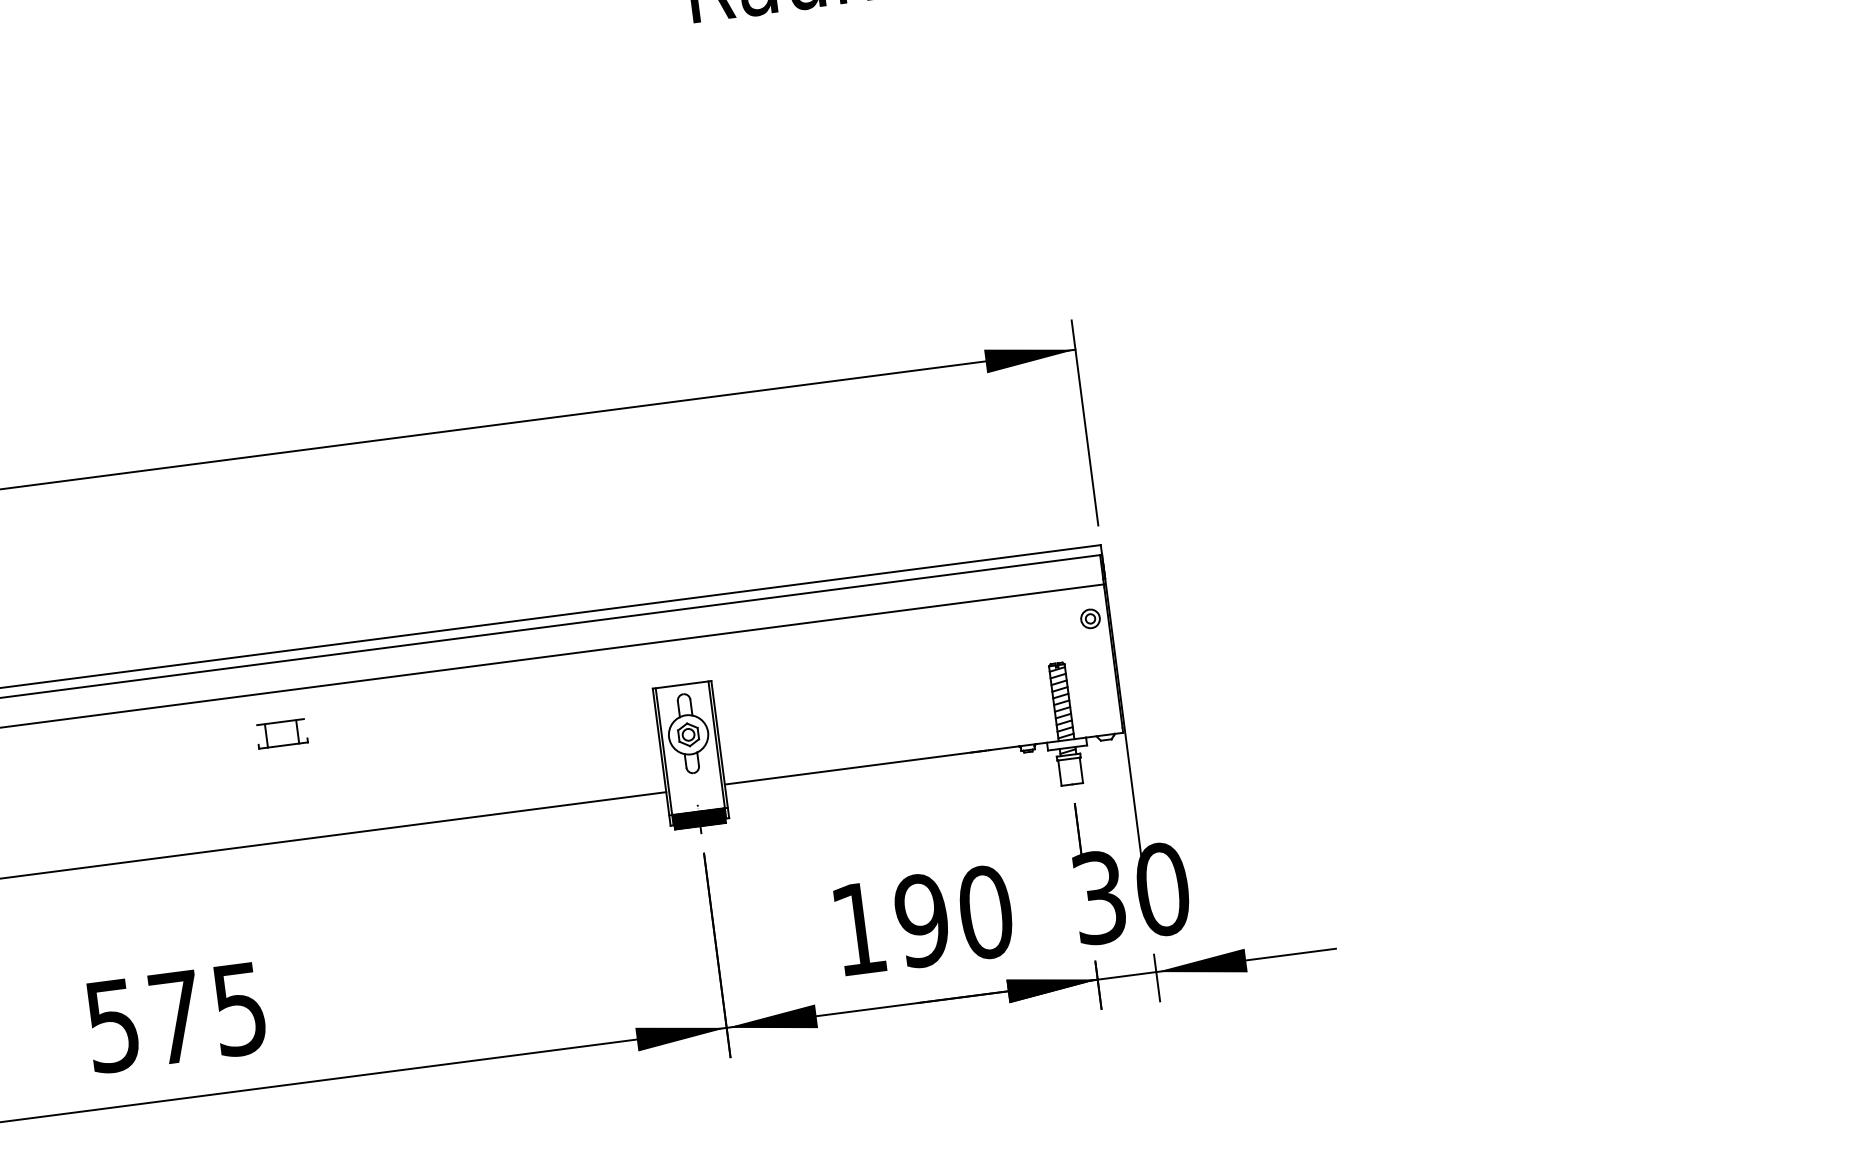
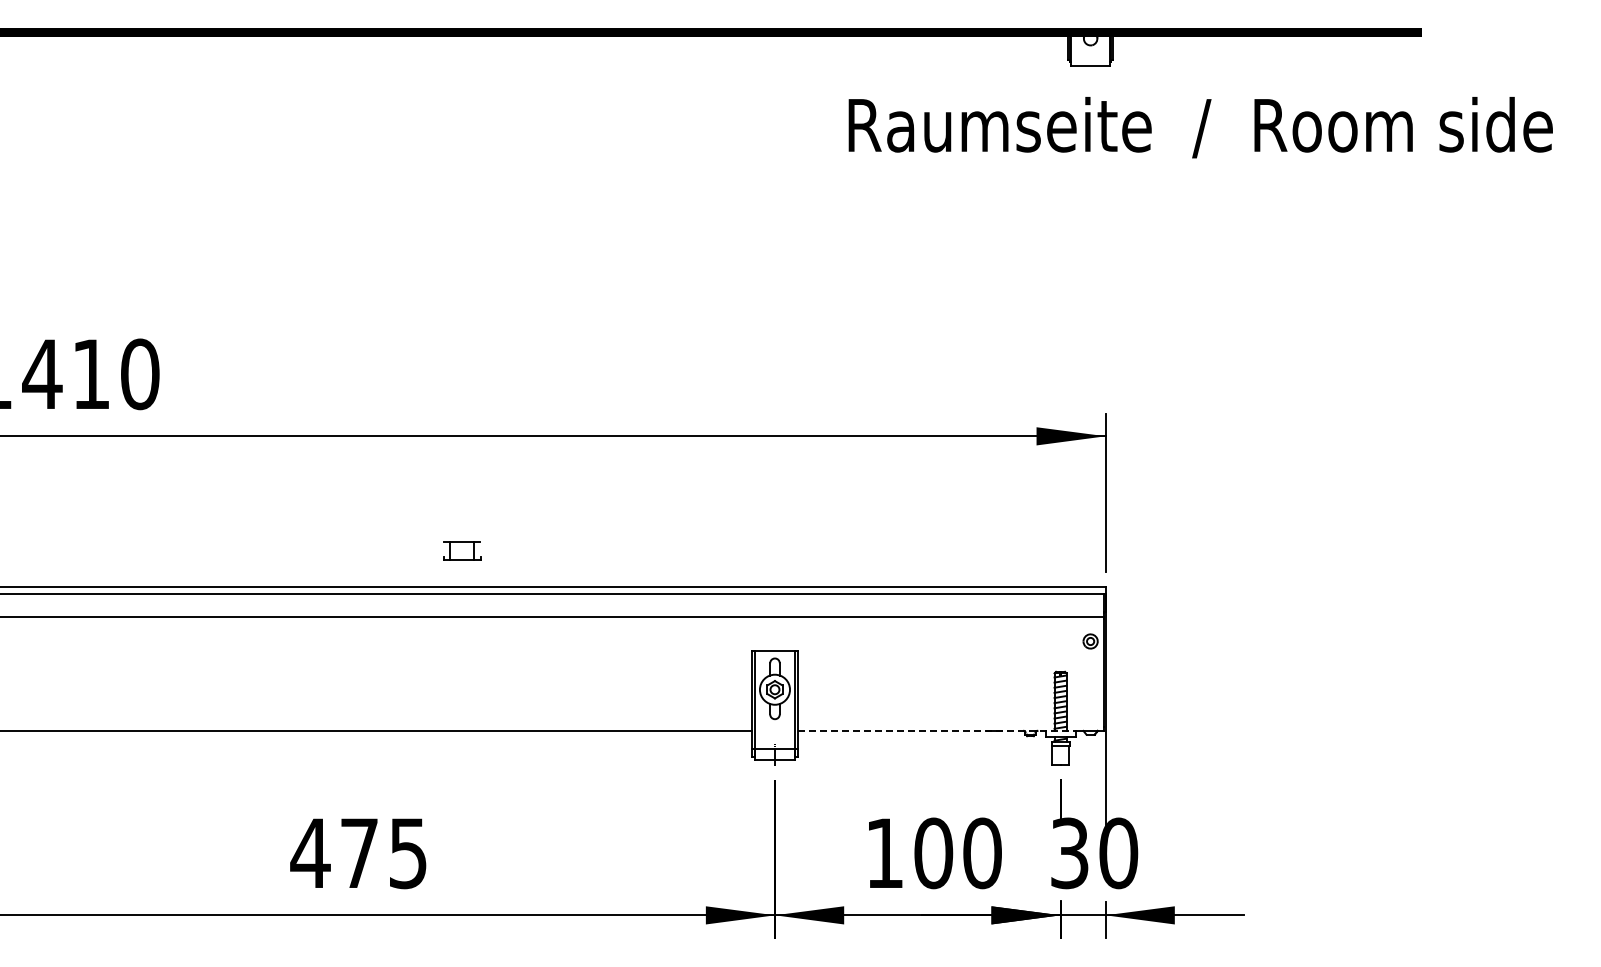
part: (282, 733) -> (462, 550), moved
line: (906, 760) -> (937, 730), solid -> dashed
hatch: (698, 819) -> (774, 754), removed
text: (922, 920) -> (933, 853), 190 -> 100
text: (112, 1025) -> (310, 853), 575 -> 475

